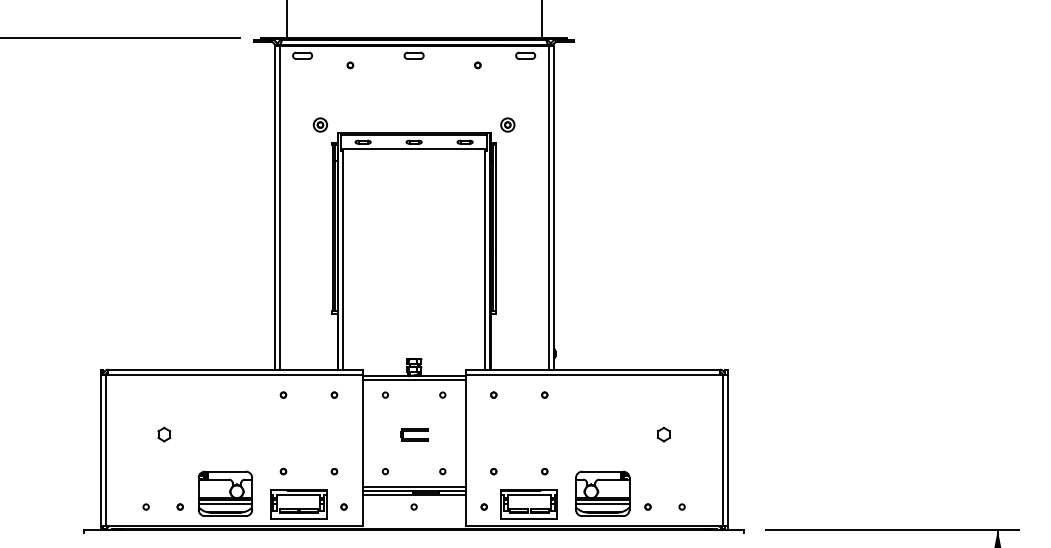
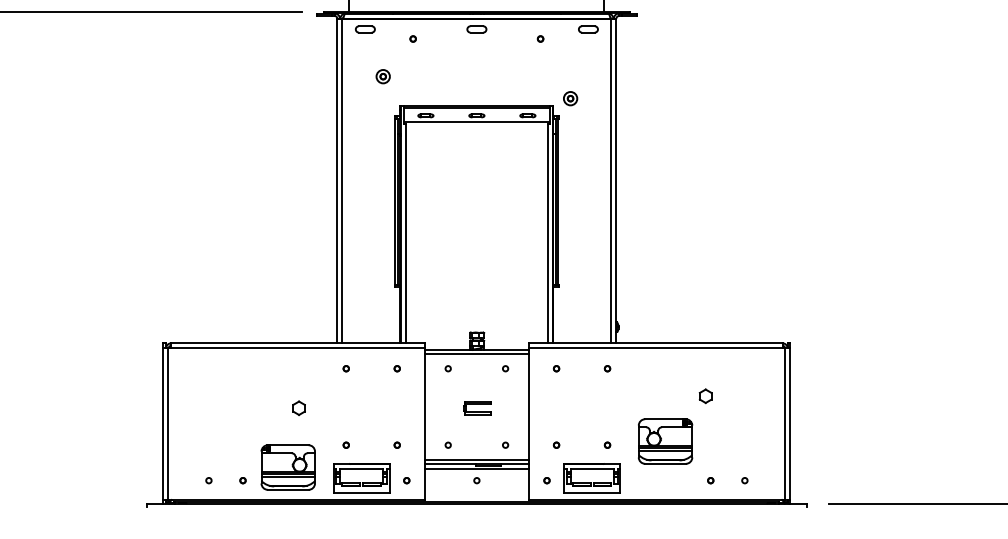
part: (319, 124) -> (382, 76), moved
part: (164, 434) -> (299, 408), moved
part: (663, 434) -> (705, 396), moved
part: (602, 493) -> (665, 441), moved

